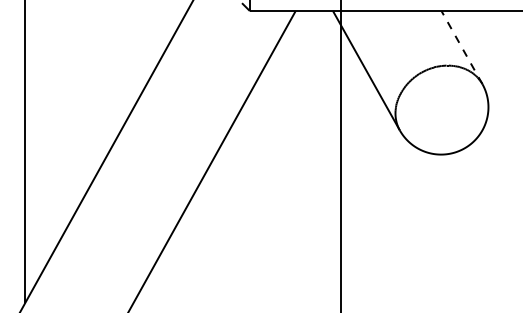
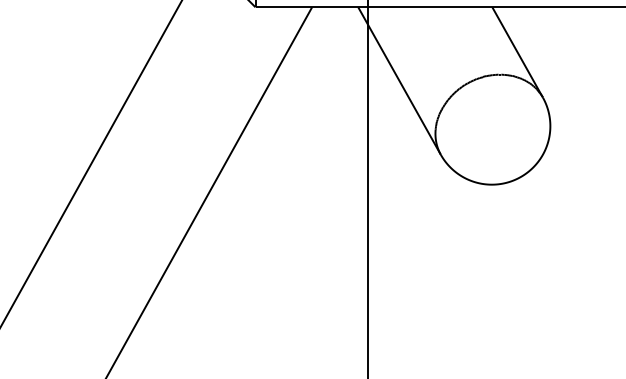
line: (461, 47) -> (517, 52), dashed -> solid

